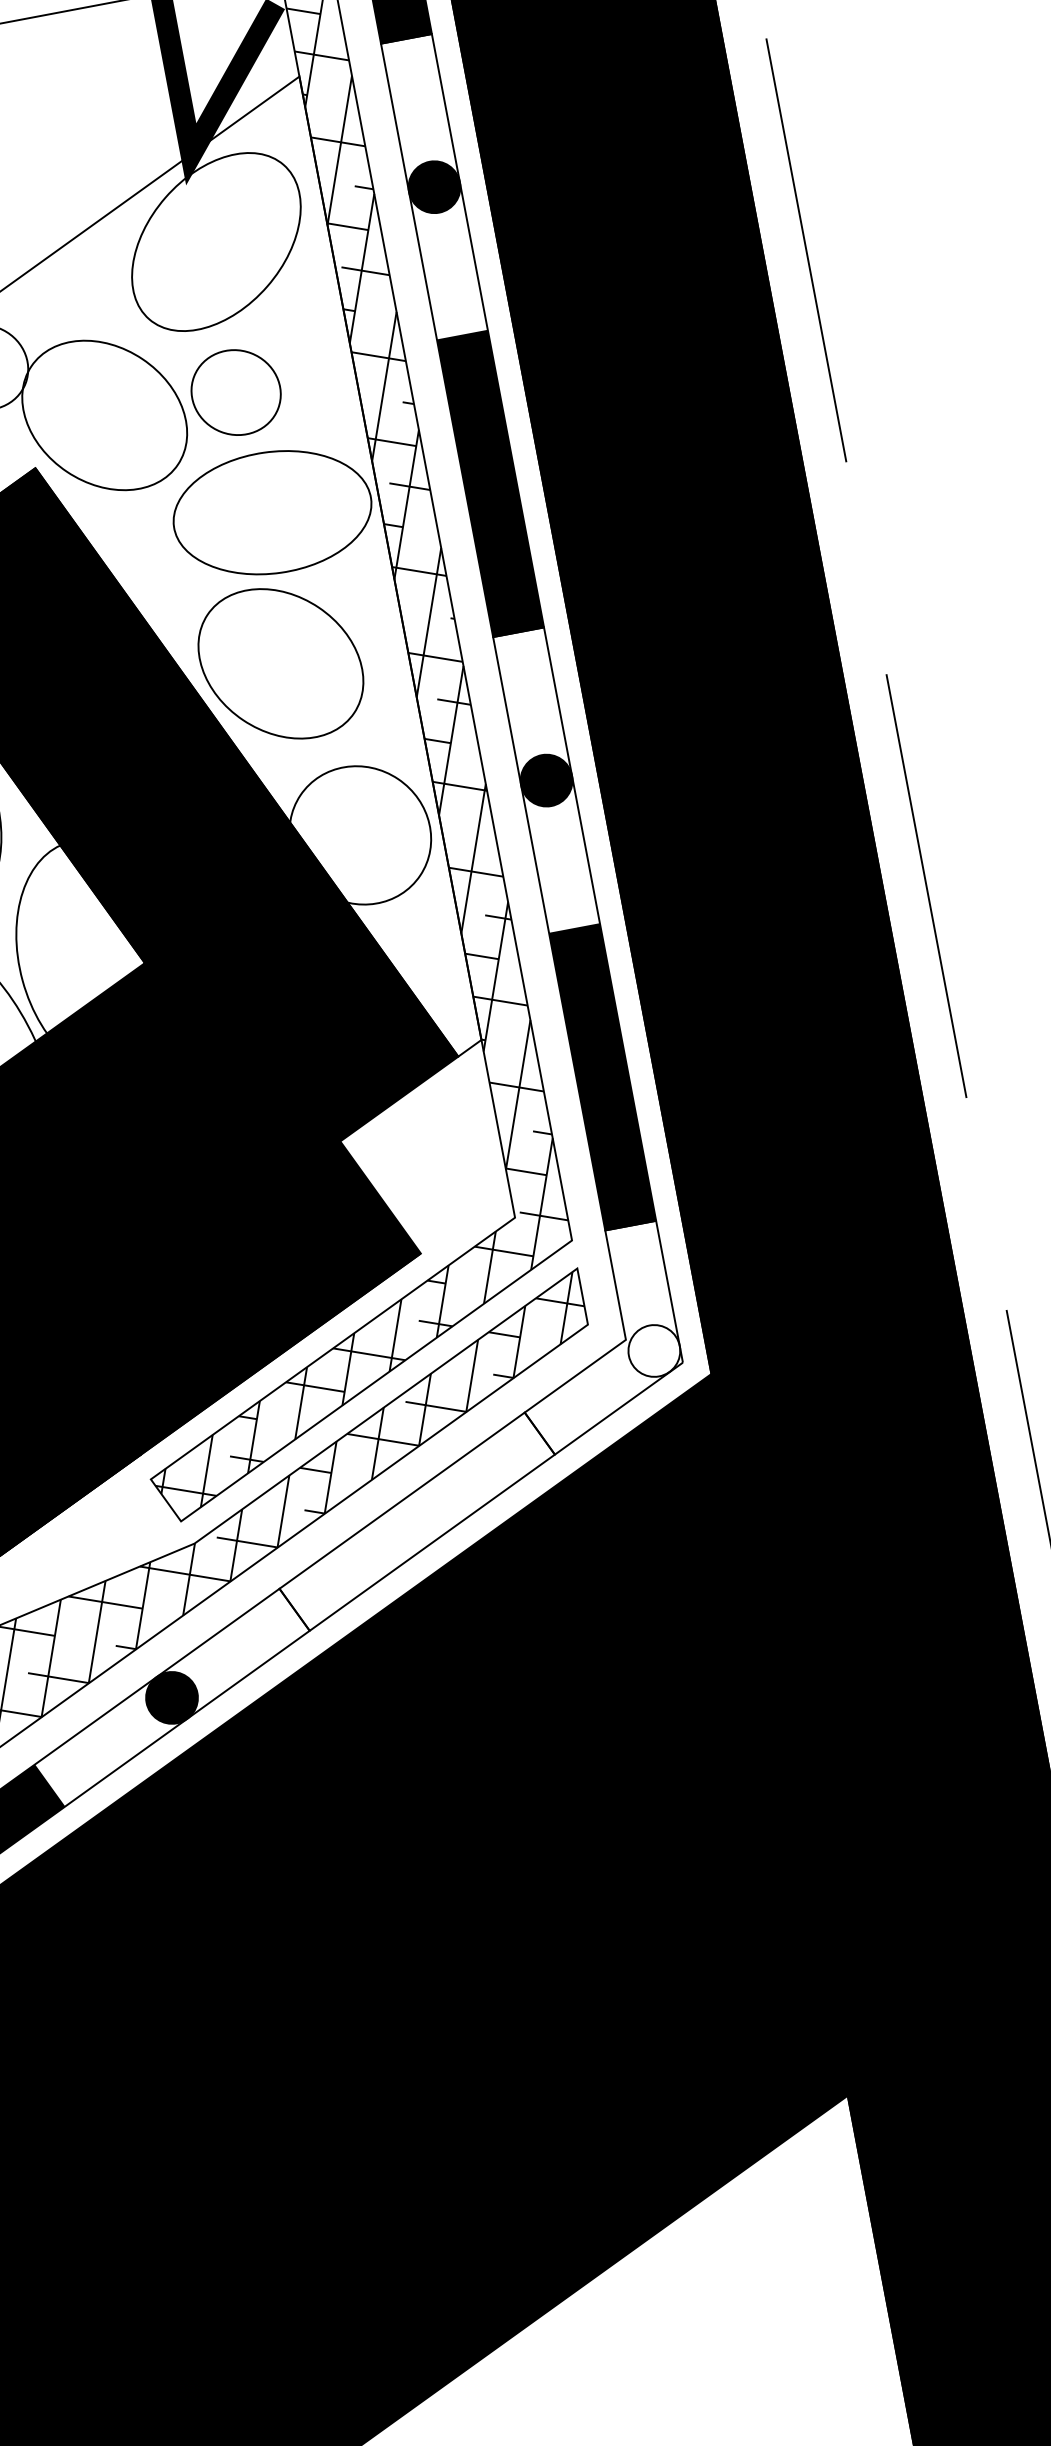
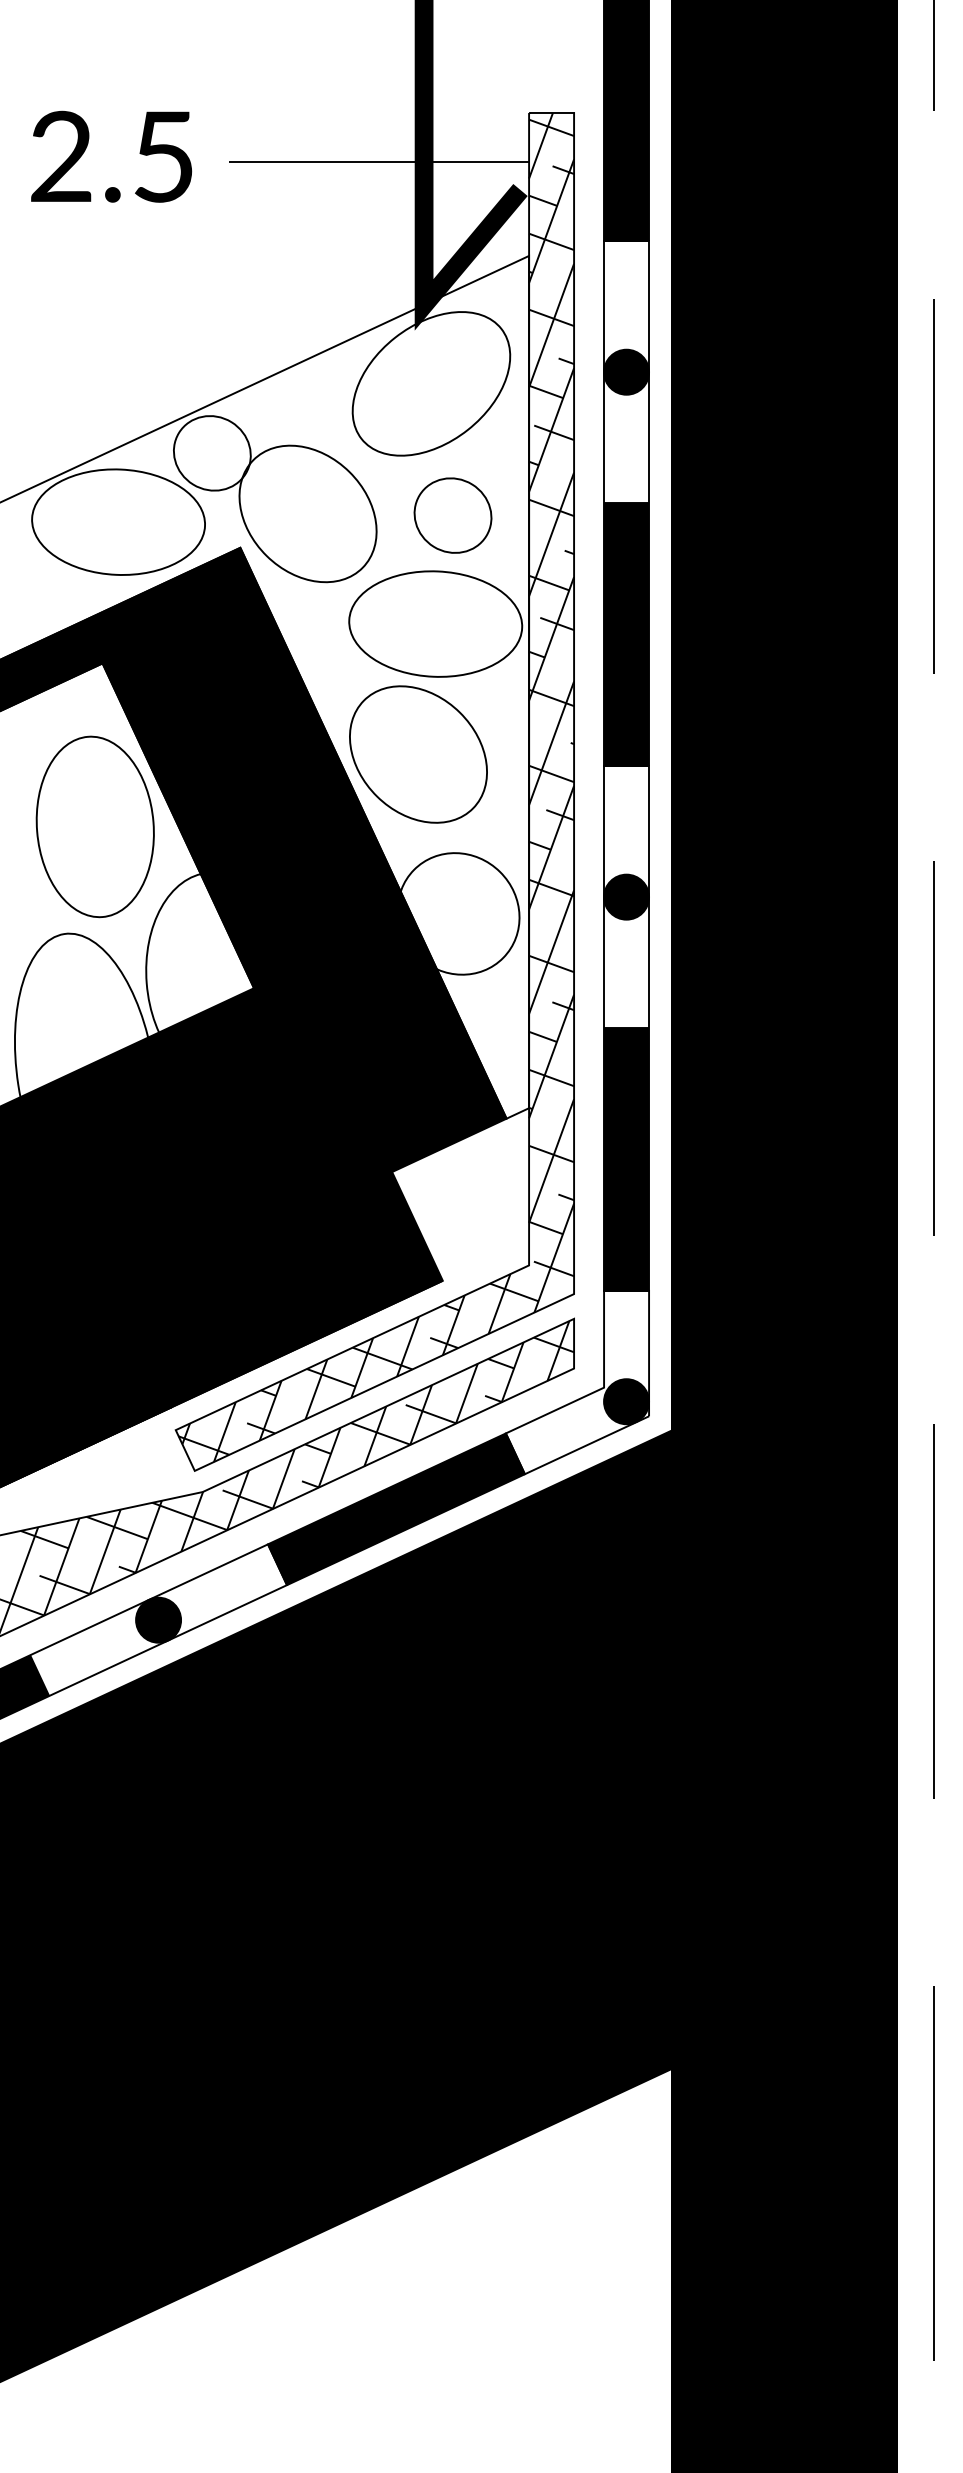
part: (235, 392) -> (452, 515), moved
fill: (654, 1350) -> (626, 1401), added
fill: (417, 1521) -> (396, 1509), added

